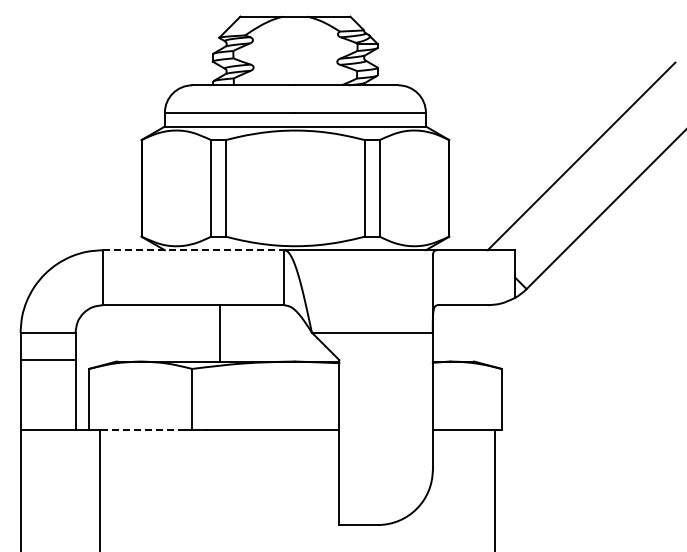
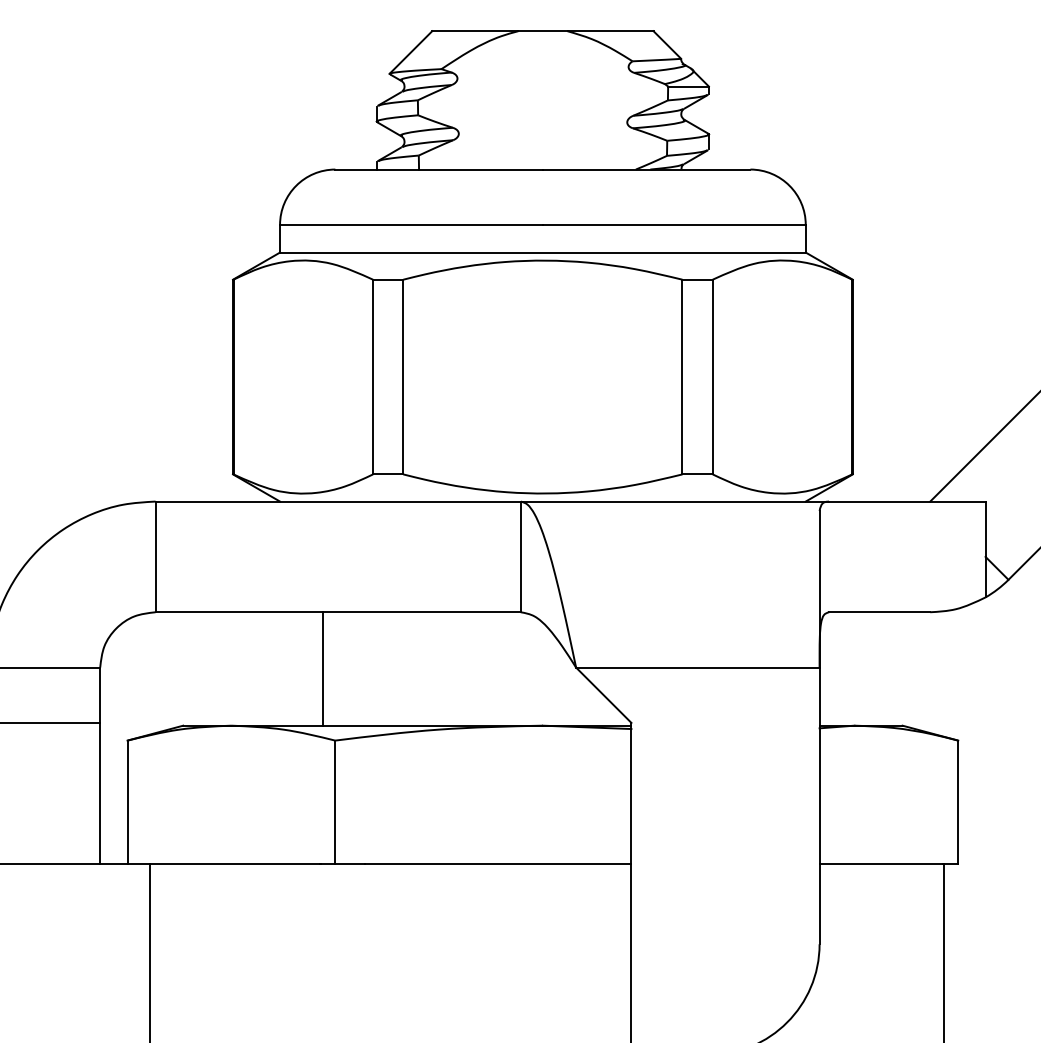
line: (193, 250) -> (337, 502), dashed -> solid
line: (220, 333) -> (323, 669), moved
line: (142, 430) -> (234, 864), dashed -> solid

